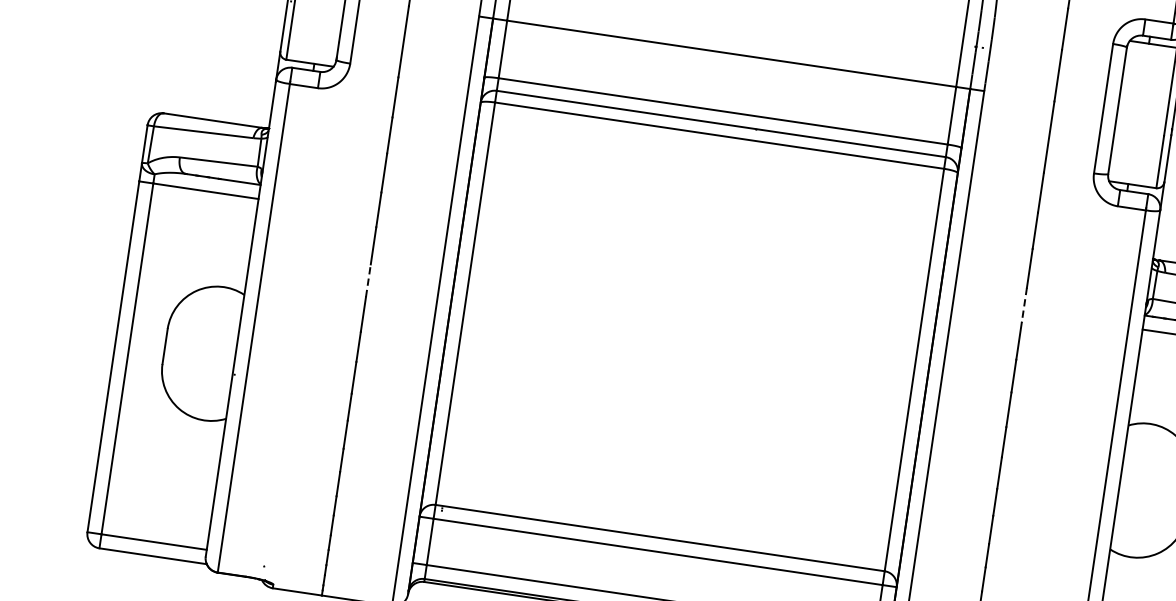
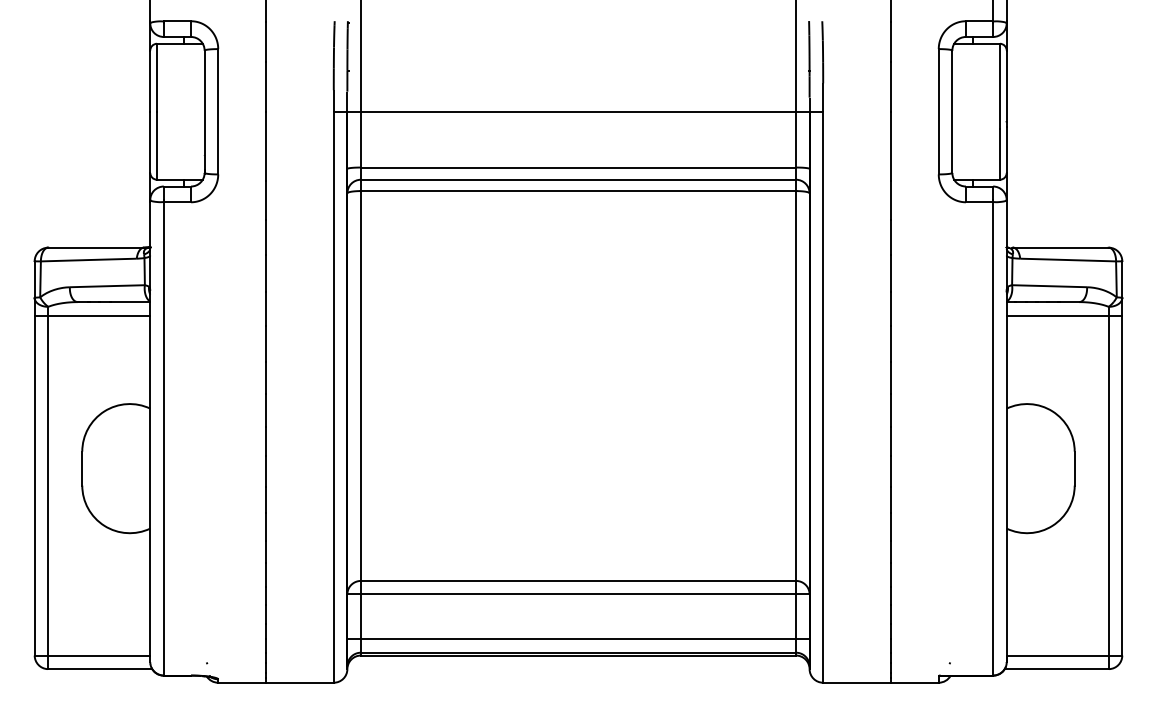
line: (368, 280) -> (265, 377), dashed -> solid
line: (1024, 305) -> (891, 309), dashed -> solid

